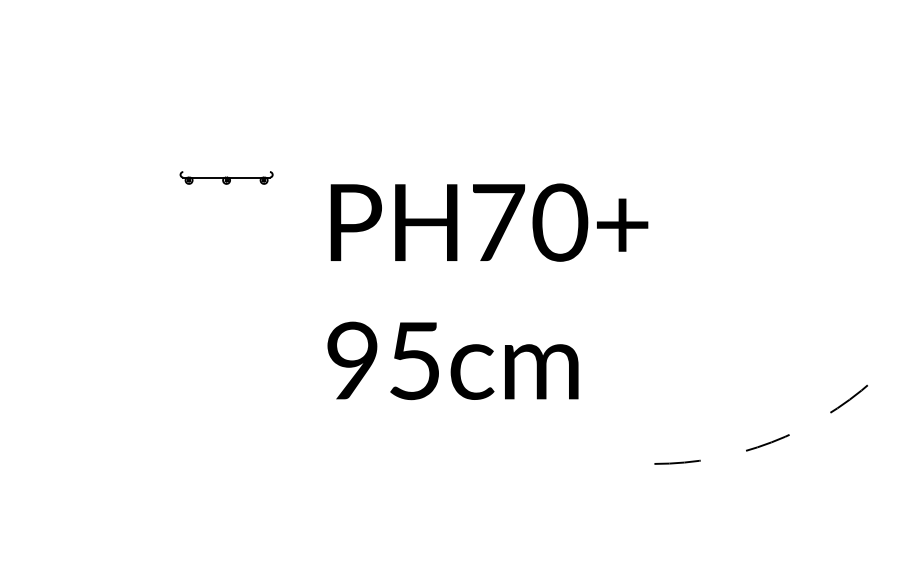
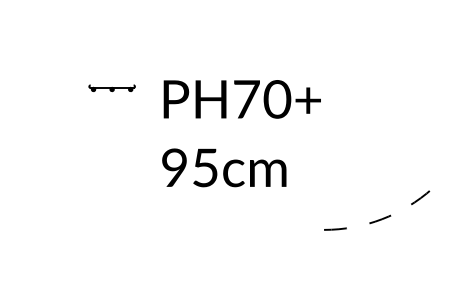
text: (487, 291) -> (241, 133), moved

